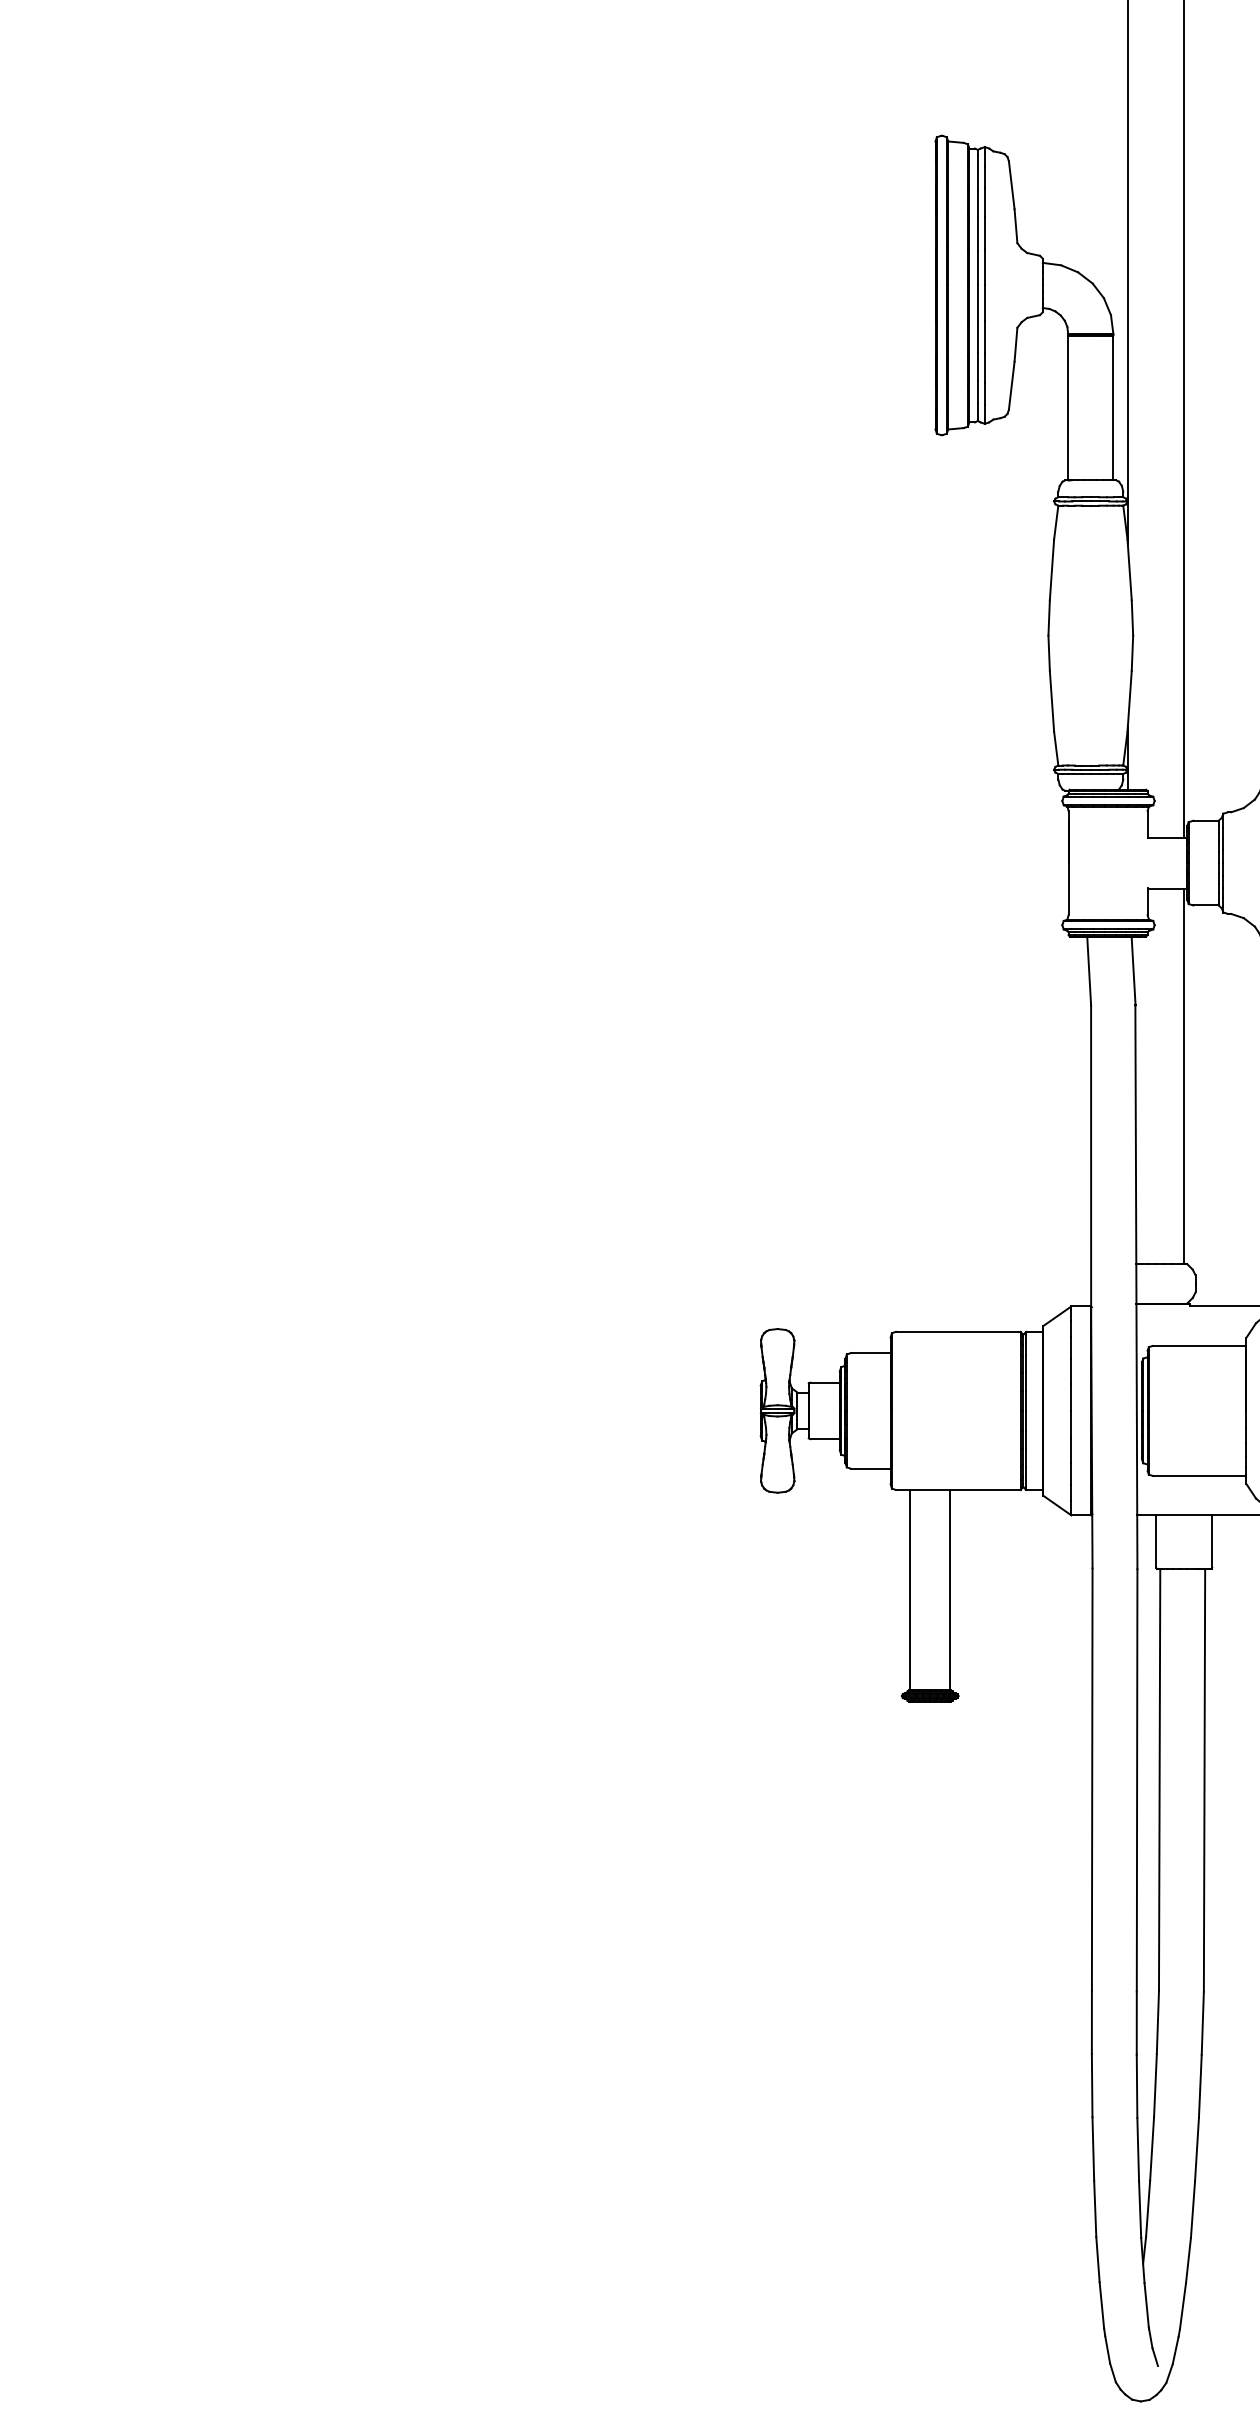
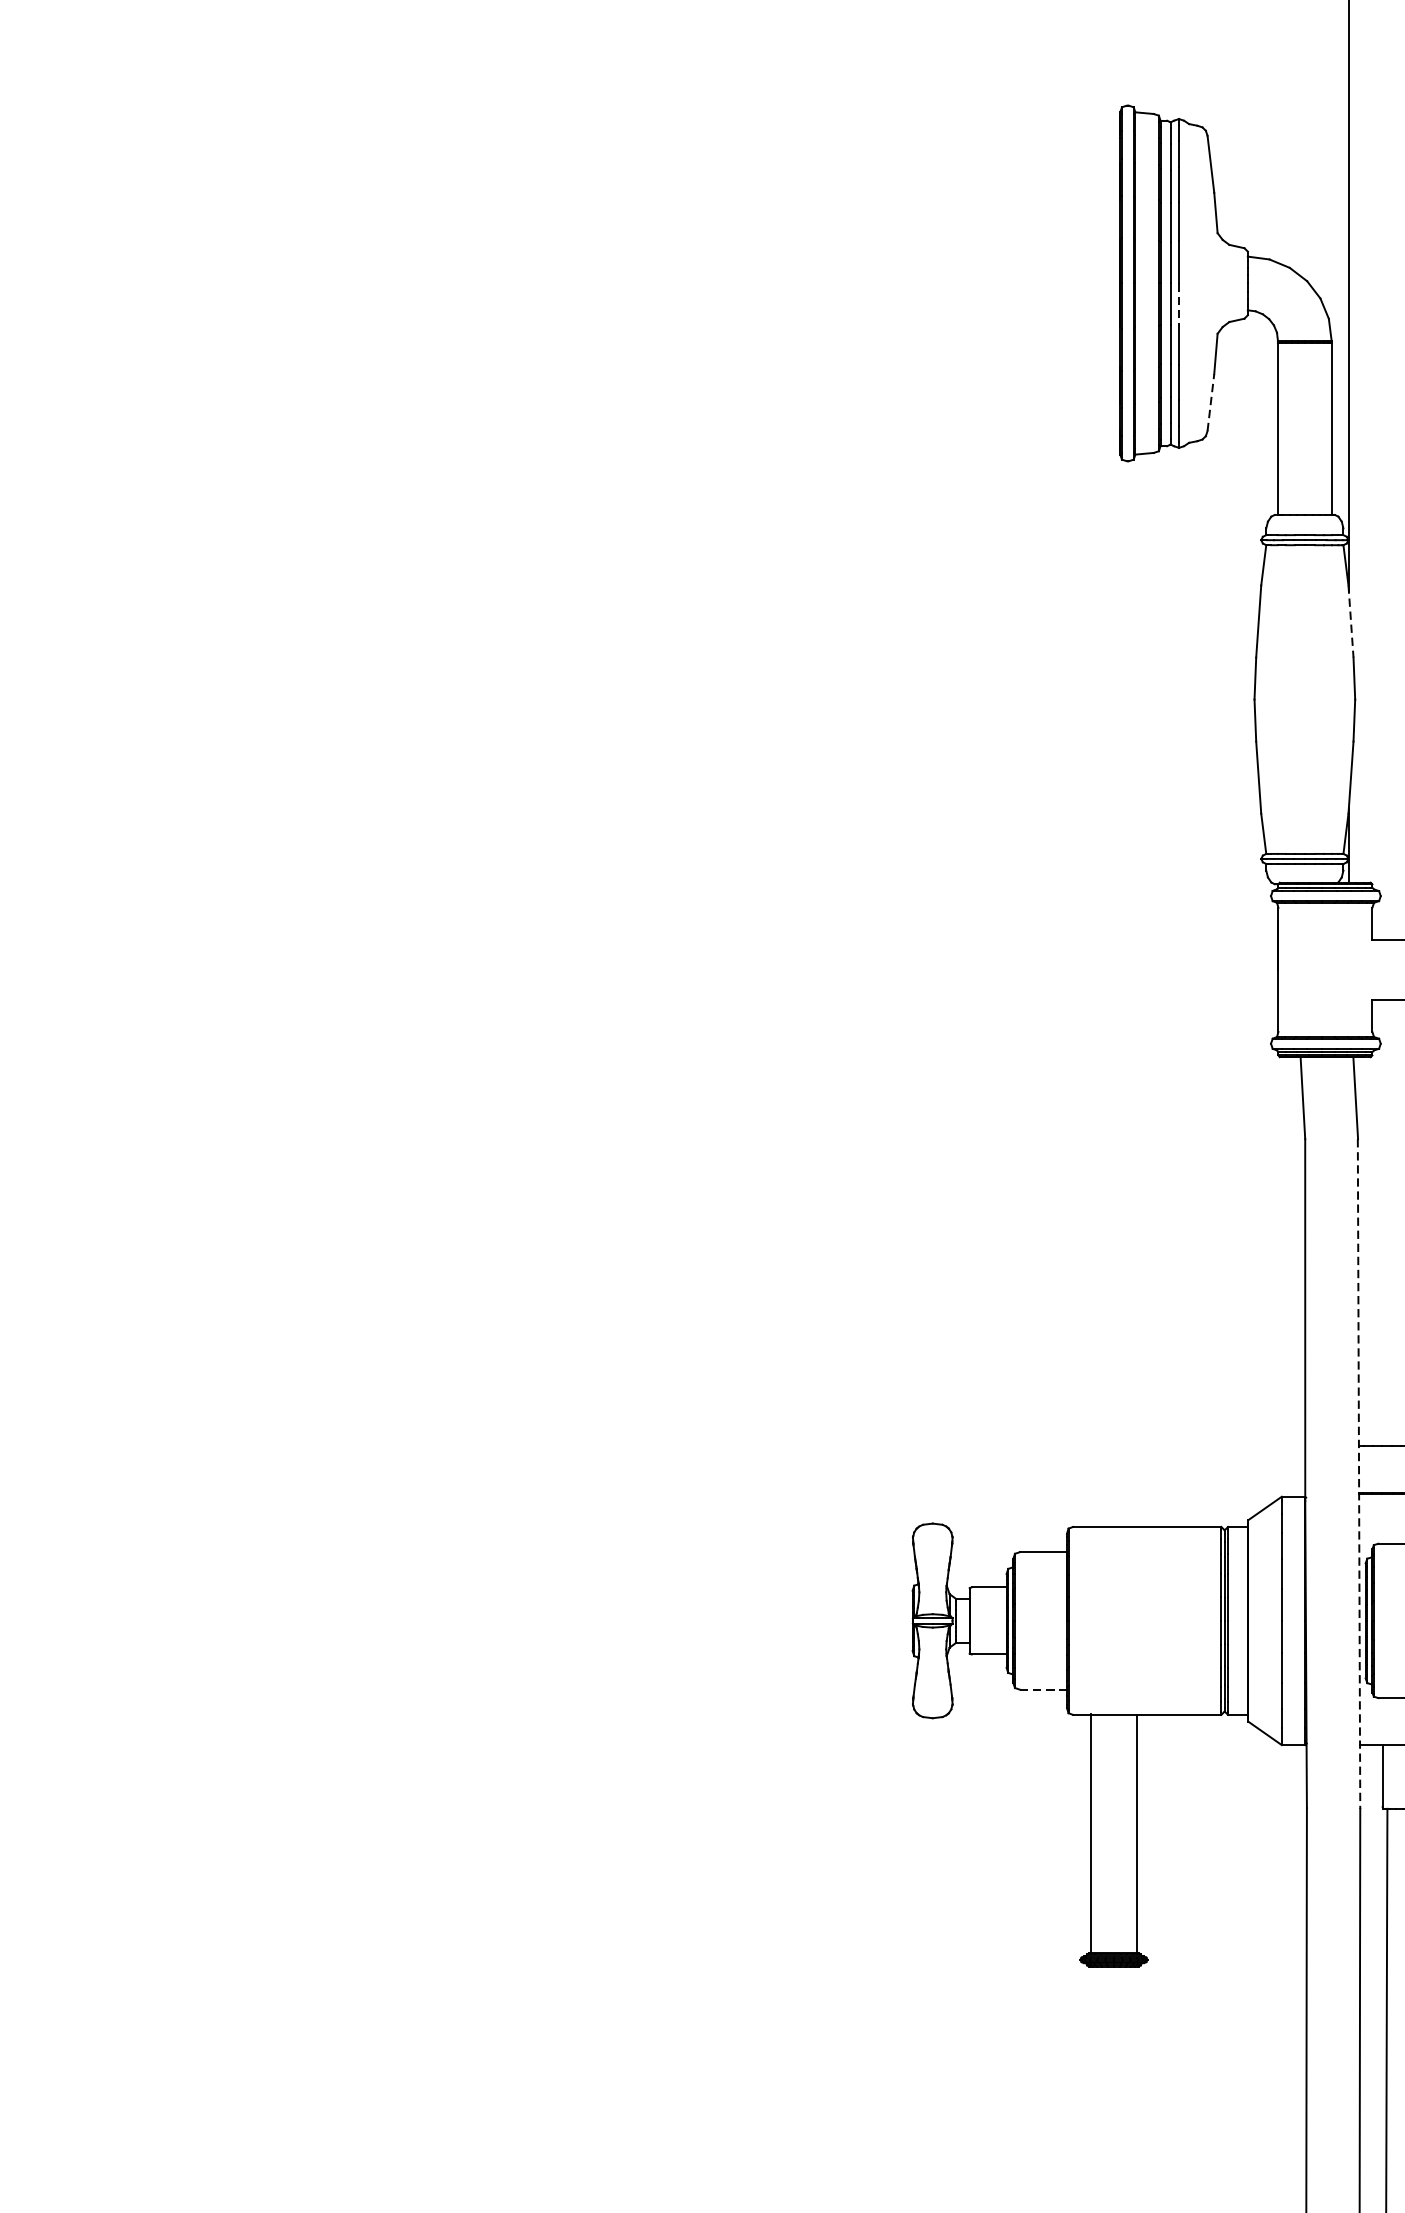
line: (984, 303) -> (1178, 304), solid -> dashed
line: (1011, 385) -> (1210, 402), solid -> dashed
line: (1129, 570) -> (1350, 622), solid -> dashed
line: (1136, 1287) -> (1359, 1474), solid -> dashed
line: (870, 1468) -> (1043, 1689), solid -> dashed

